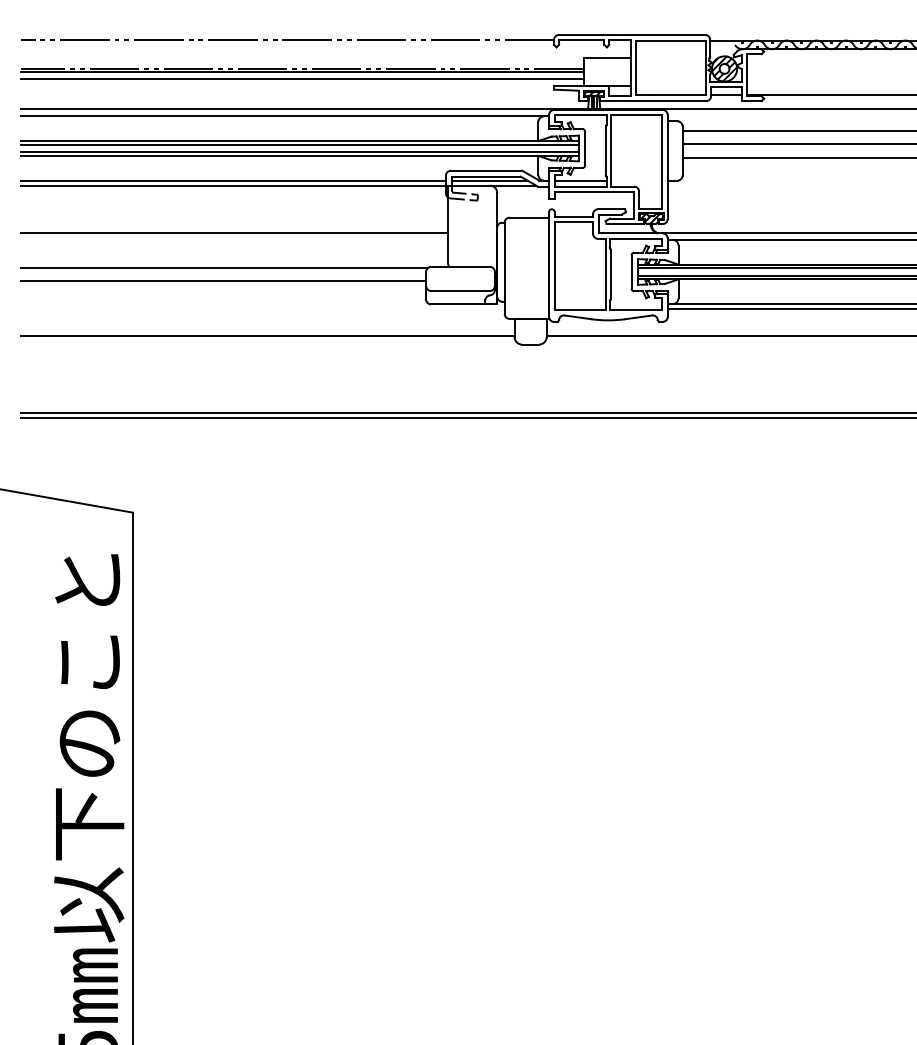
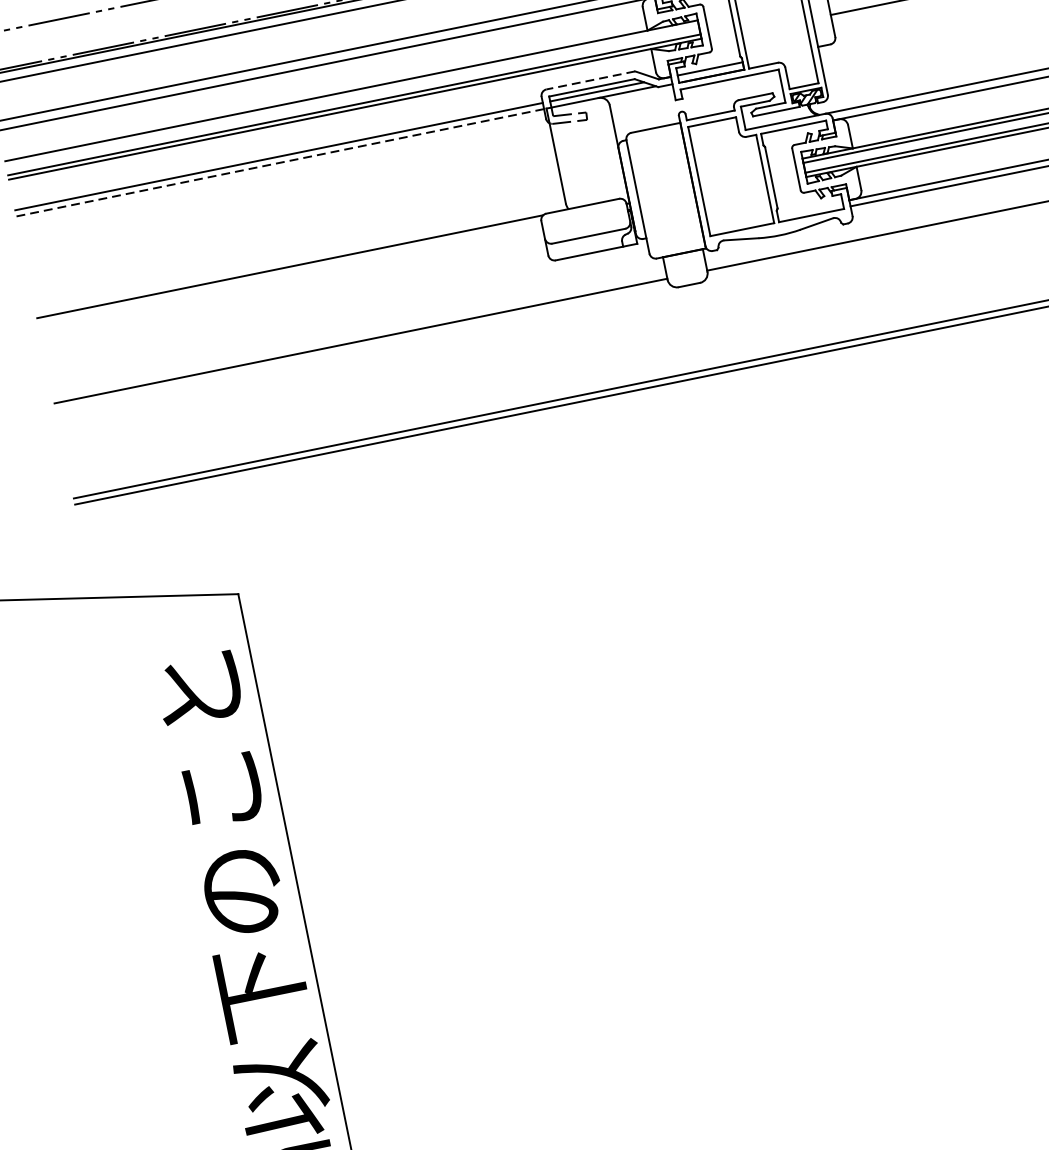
line: (299, 144) -> (351, 95), removed
line: (486, 170) -> (590, 80), solid -> dashed
line: (233, 185) -> (280, 162), solid -> dashed
line: (233, 233) -> (292, 222), removed
line: (223, 281) -> (292, 284), removed

